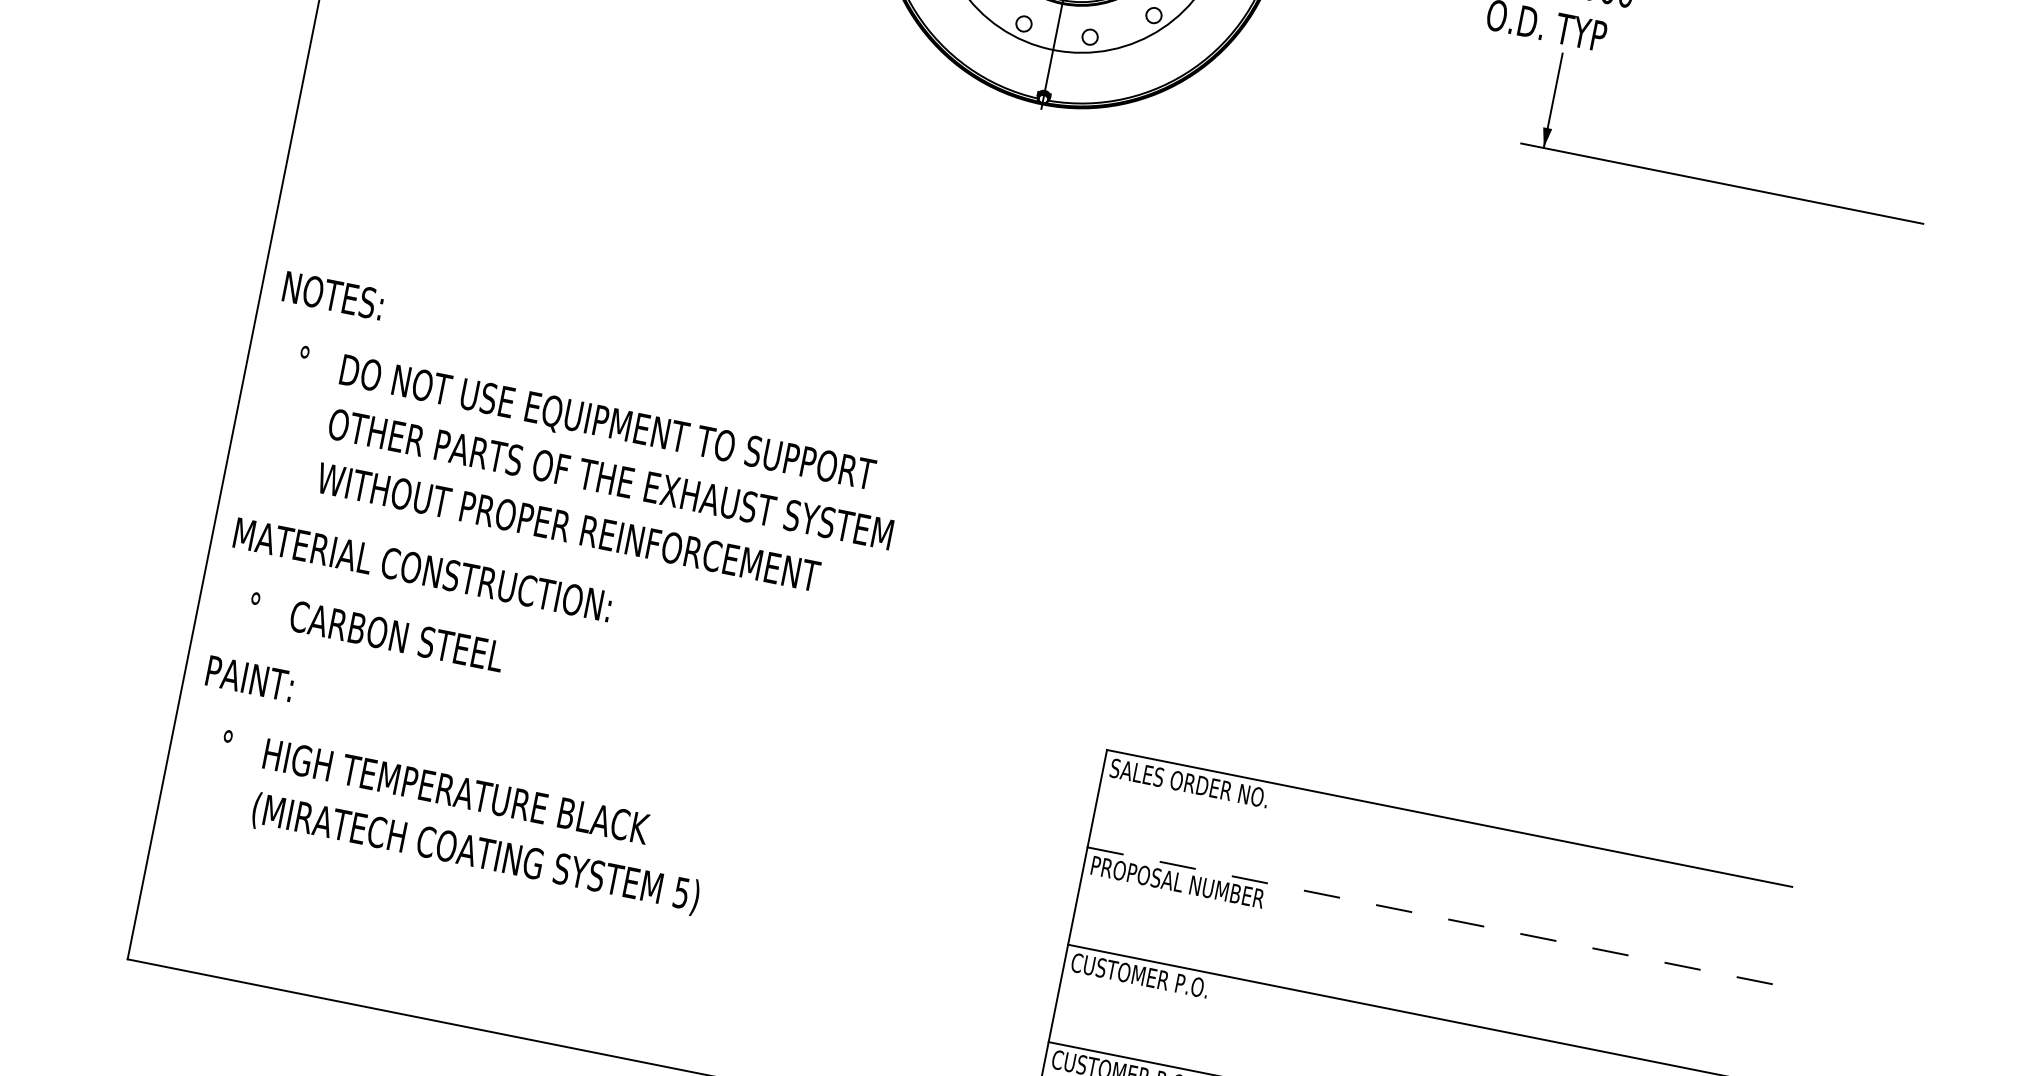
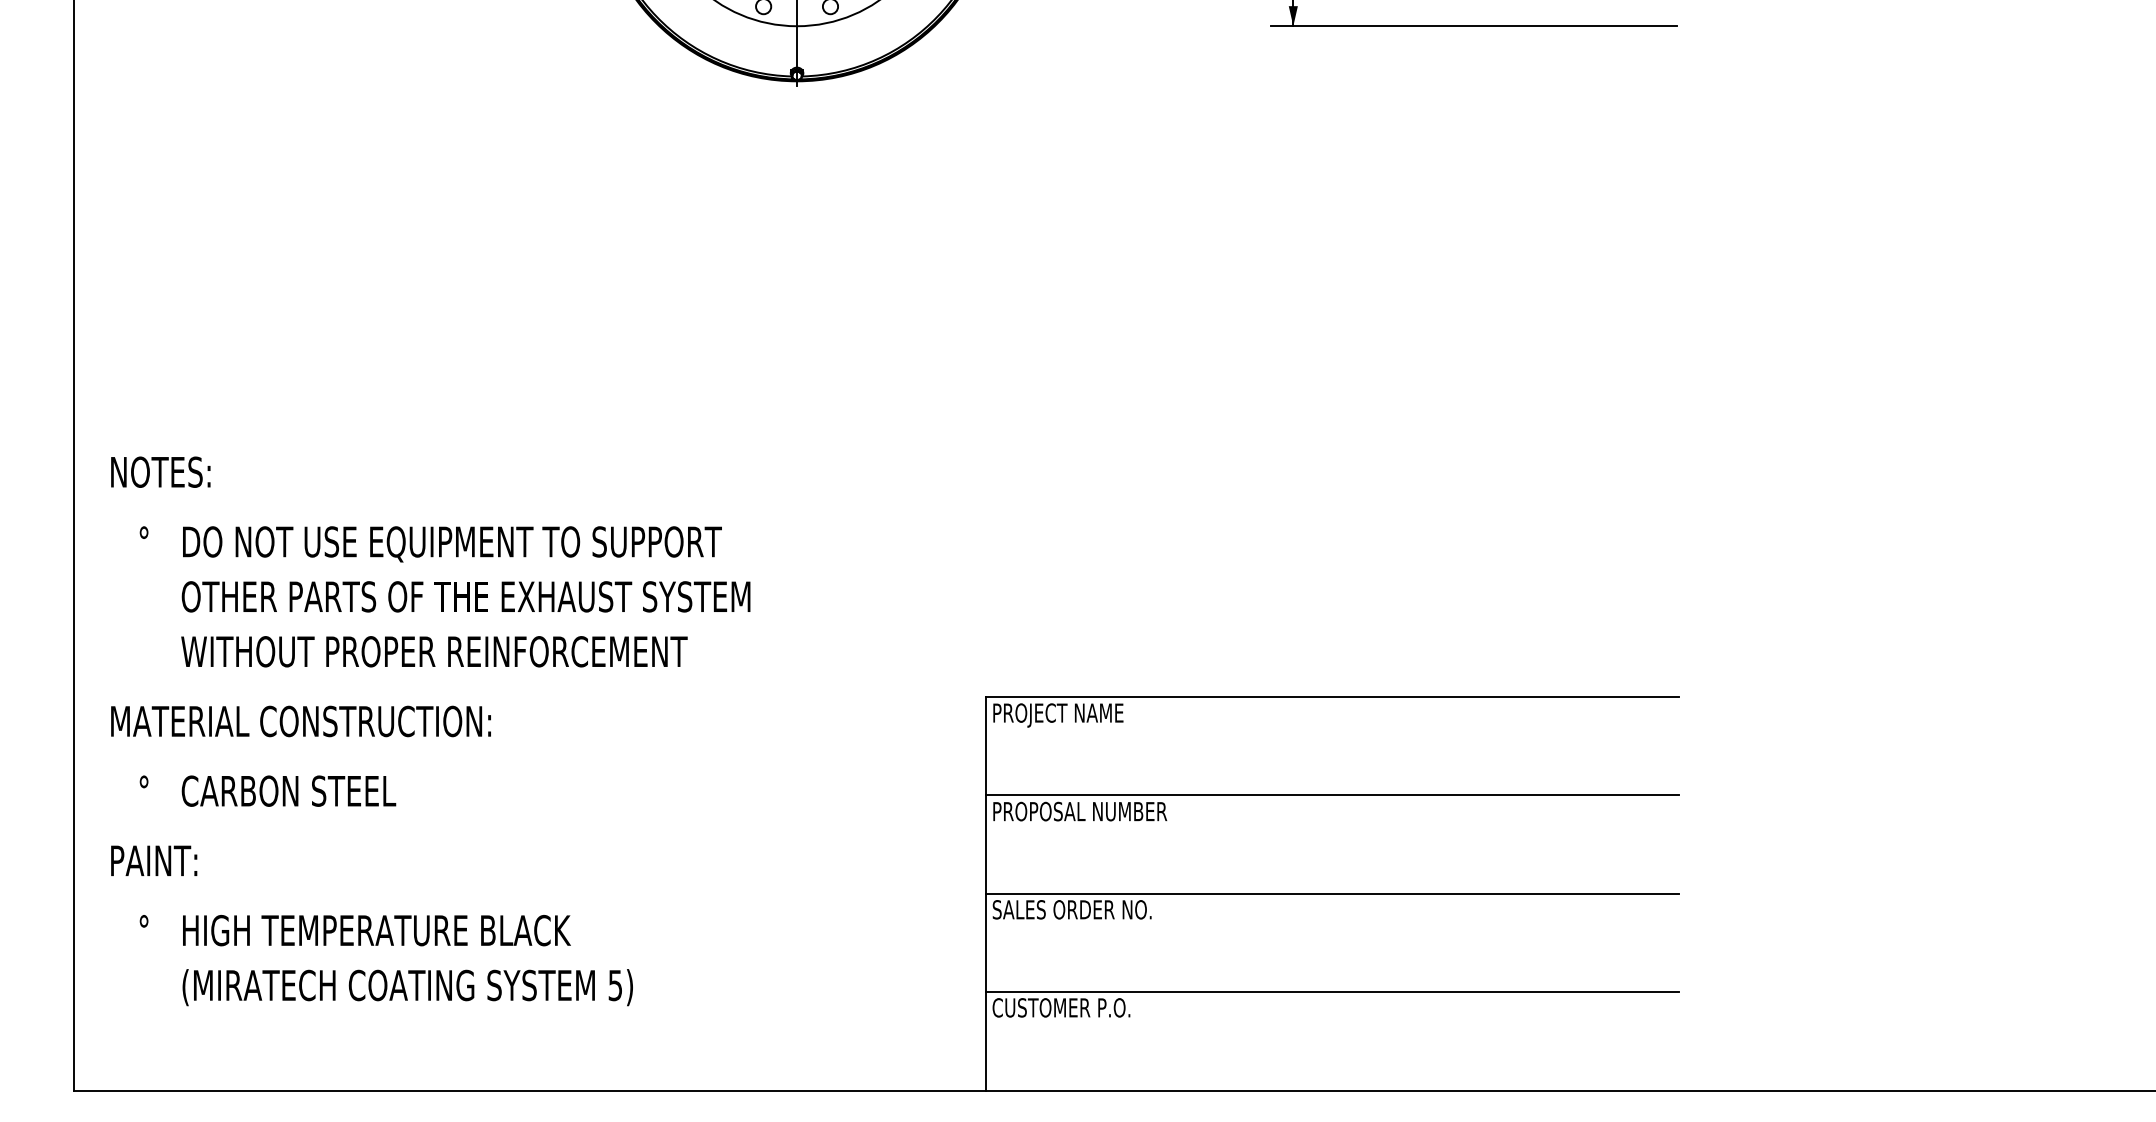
text: (548, 605) -> (430, 731), moved
text: (1188, 785) -> (1071, 715), SALES ORDER NO. -> PROJECT NAME
line: (1430, 916) -> (1332, 795), dashed -> solid
text: (1150, 977) -> (1071, 909), CUSTOMER P.O. -> SALES ORDER NO.

